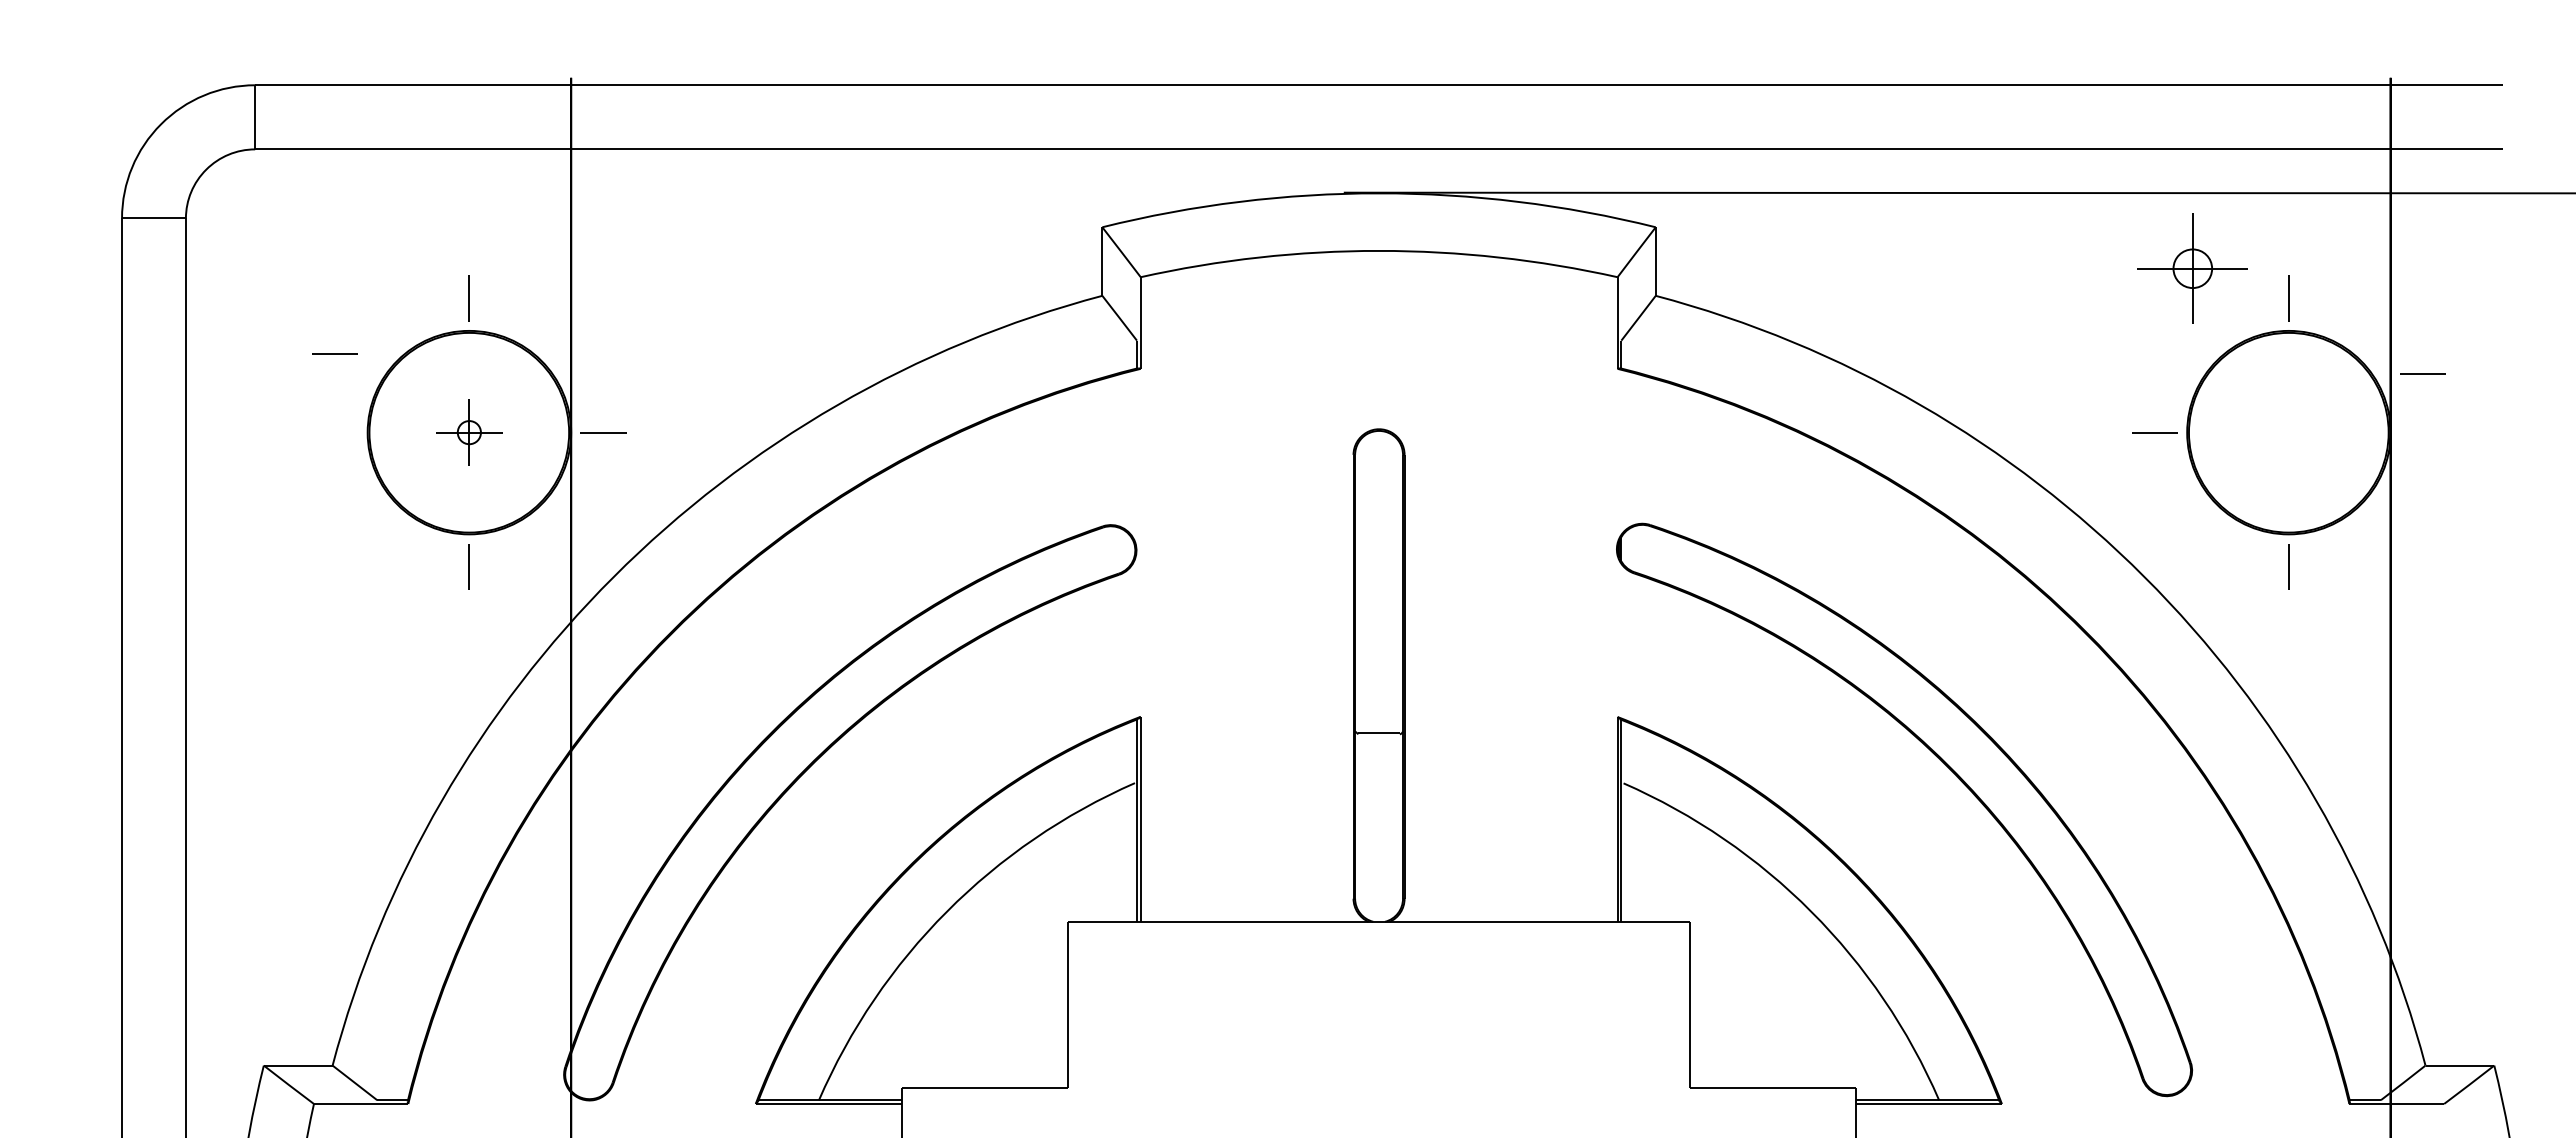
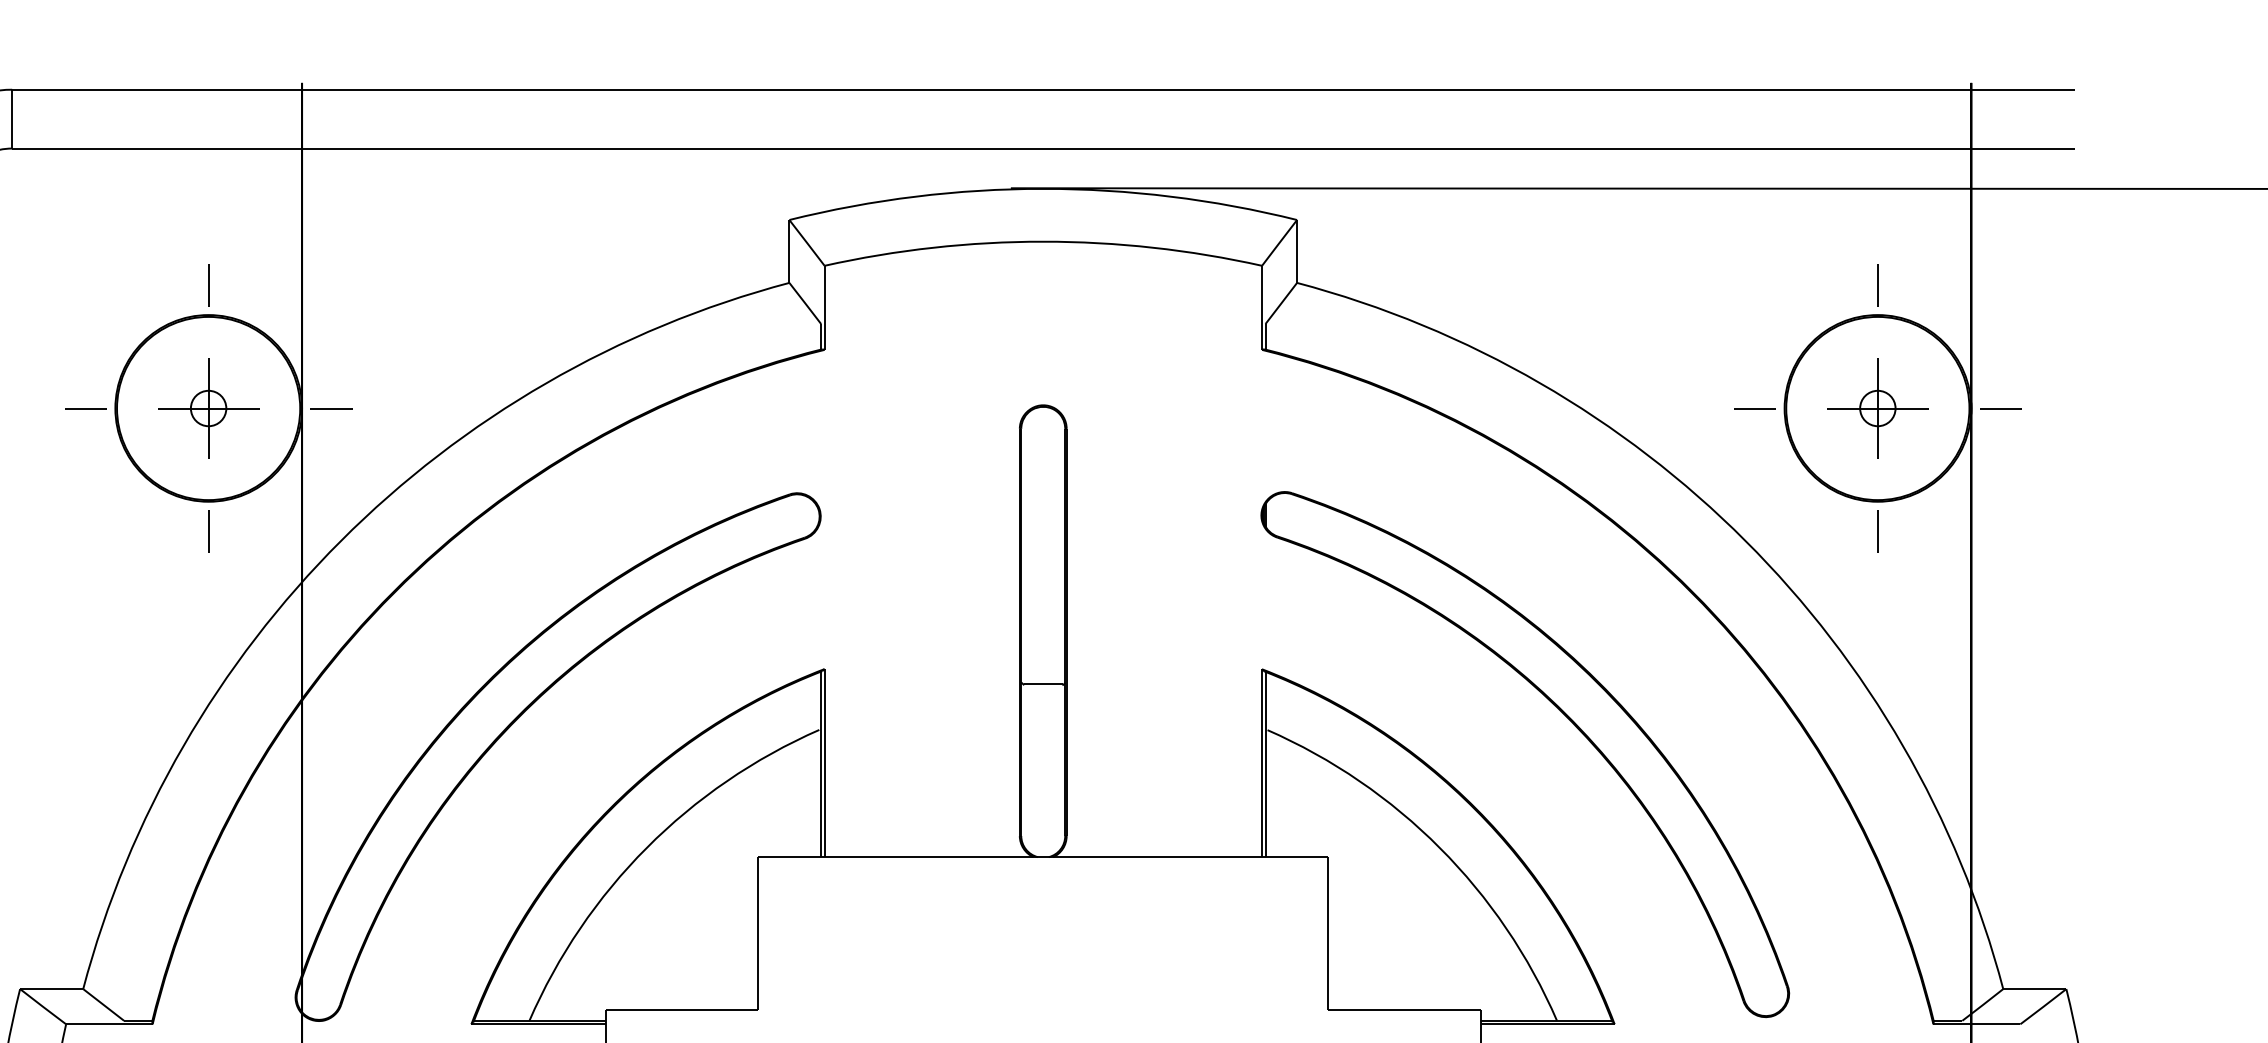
part: (2192, 268) -> (1877, 408), moved
line: (334, 353) -> (84, 408), moved
line: (2422, 373) -> (2000, 408), moved
part: (469, 432) -> (208, 408), size x1.67

